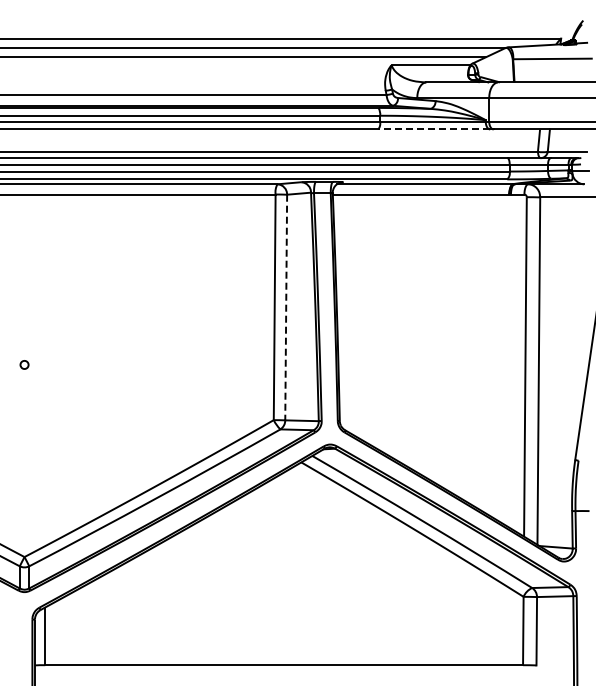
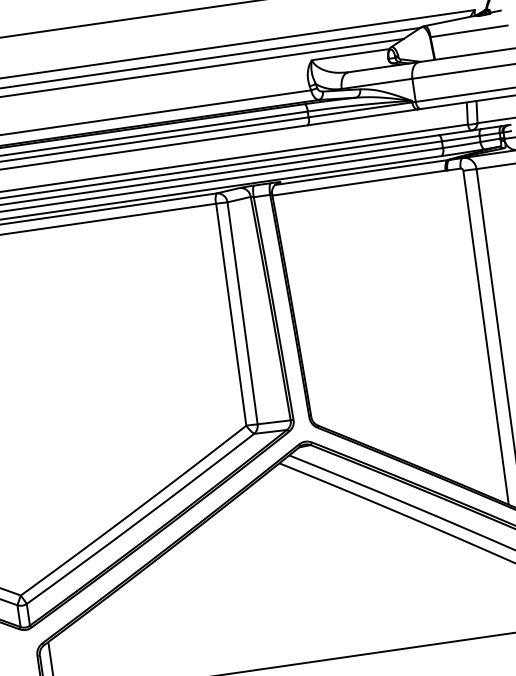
line: (434, 129) -> (363, 117), dashed -> solid
line: (286, 307) -> (242, 313), dashed -> solid

